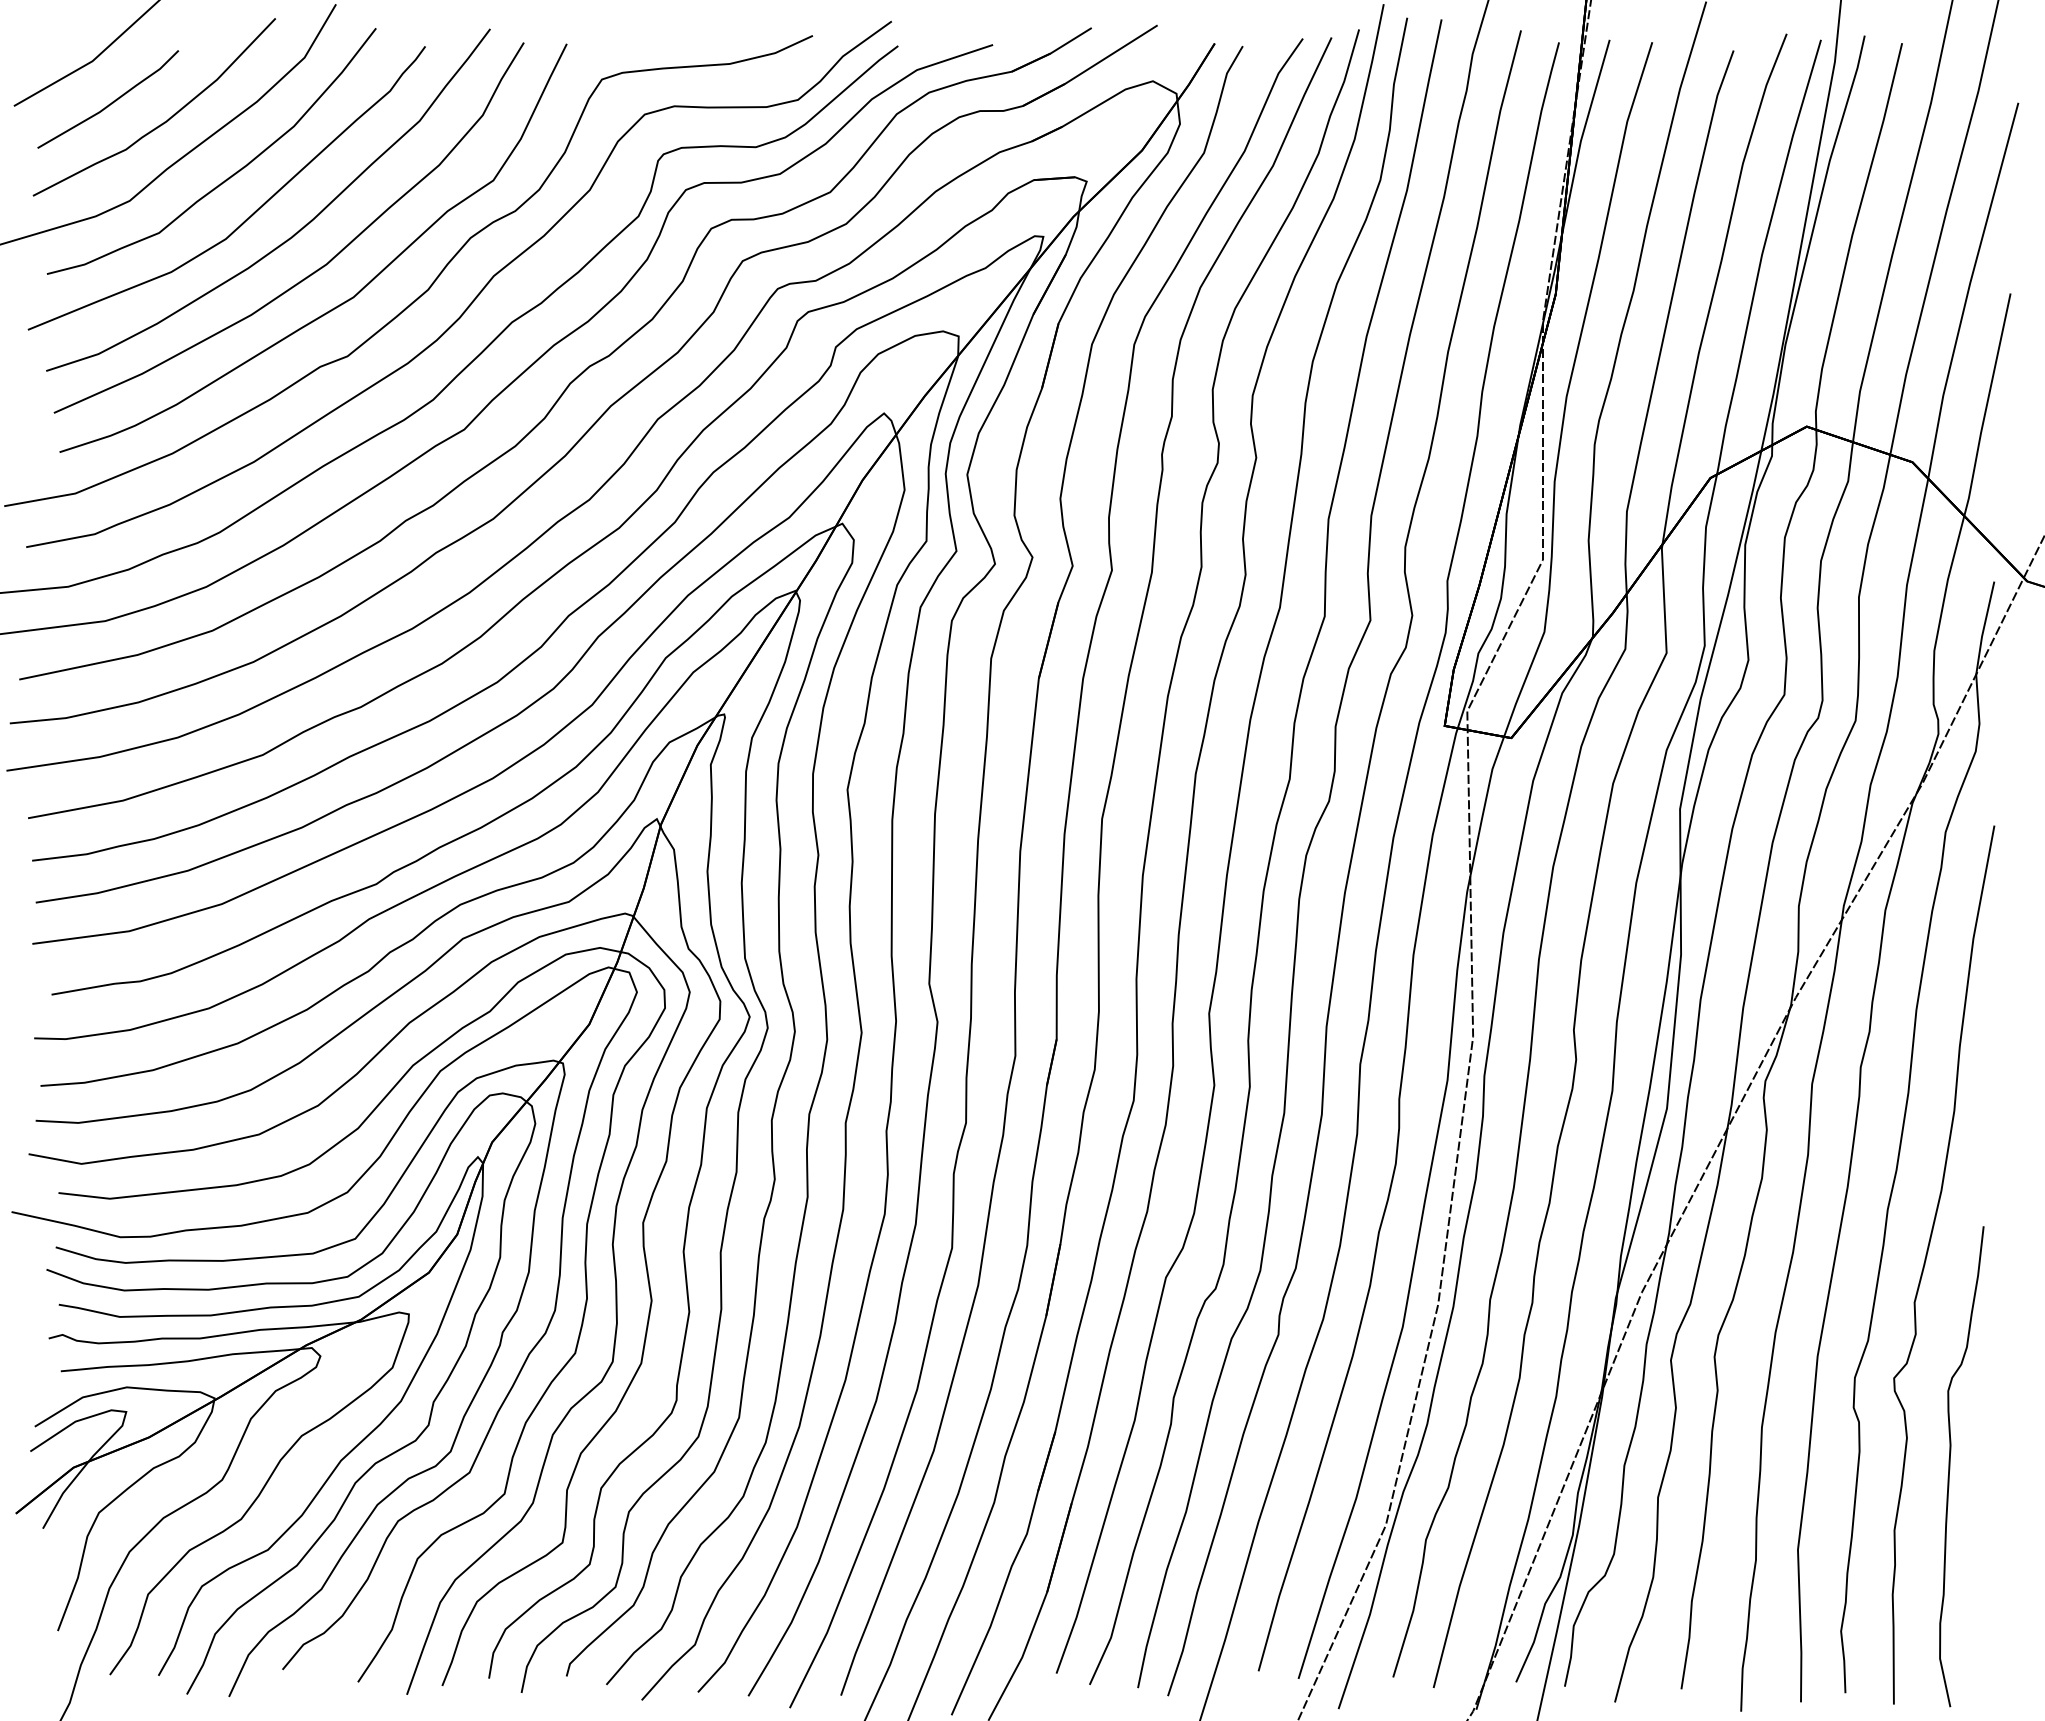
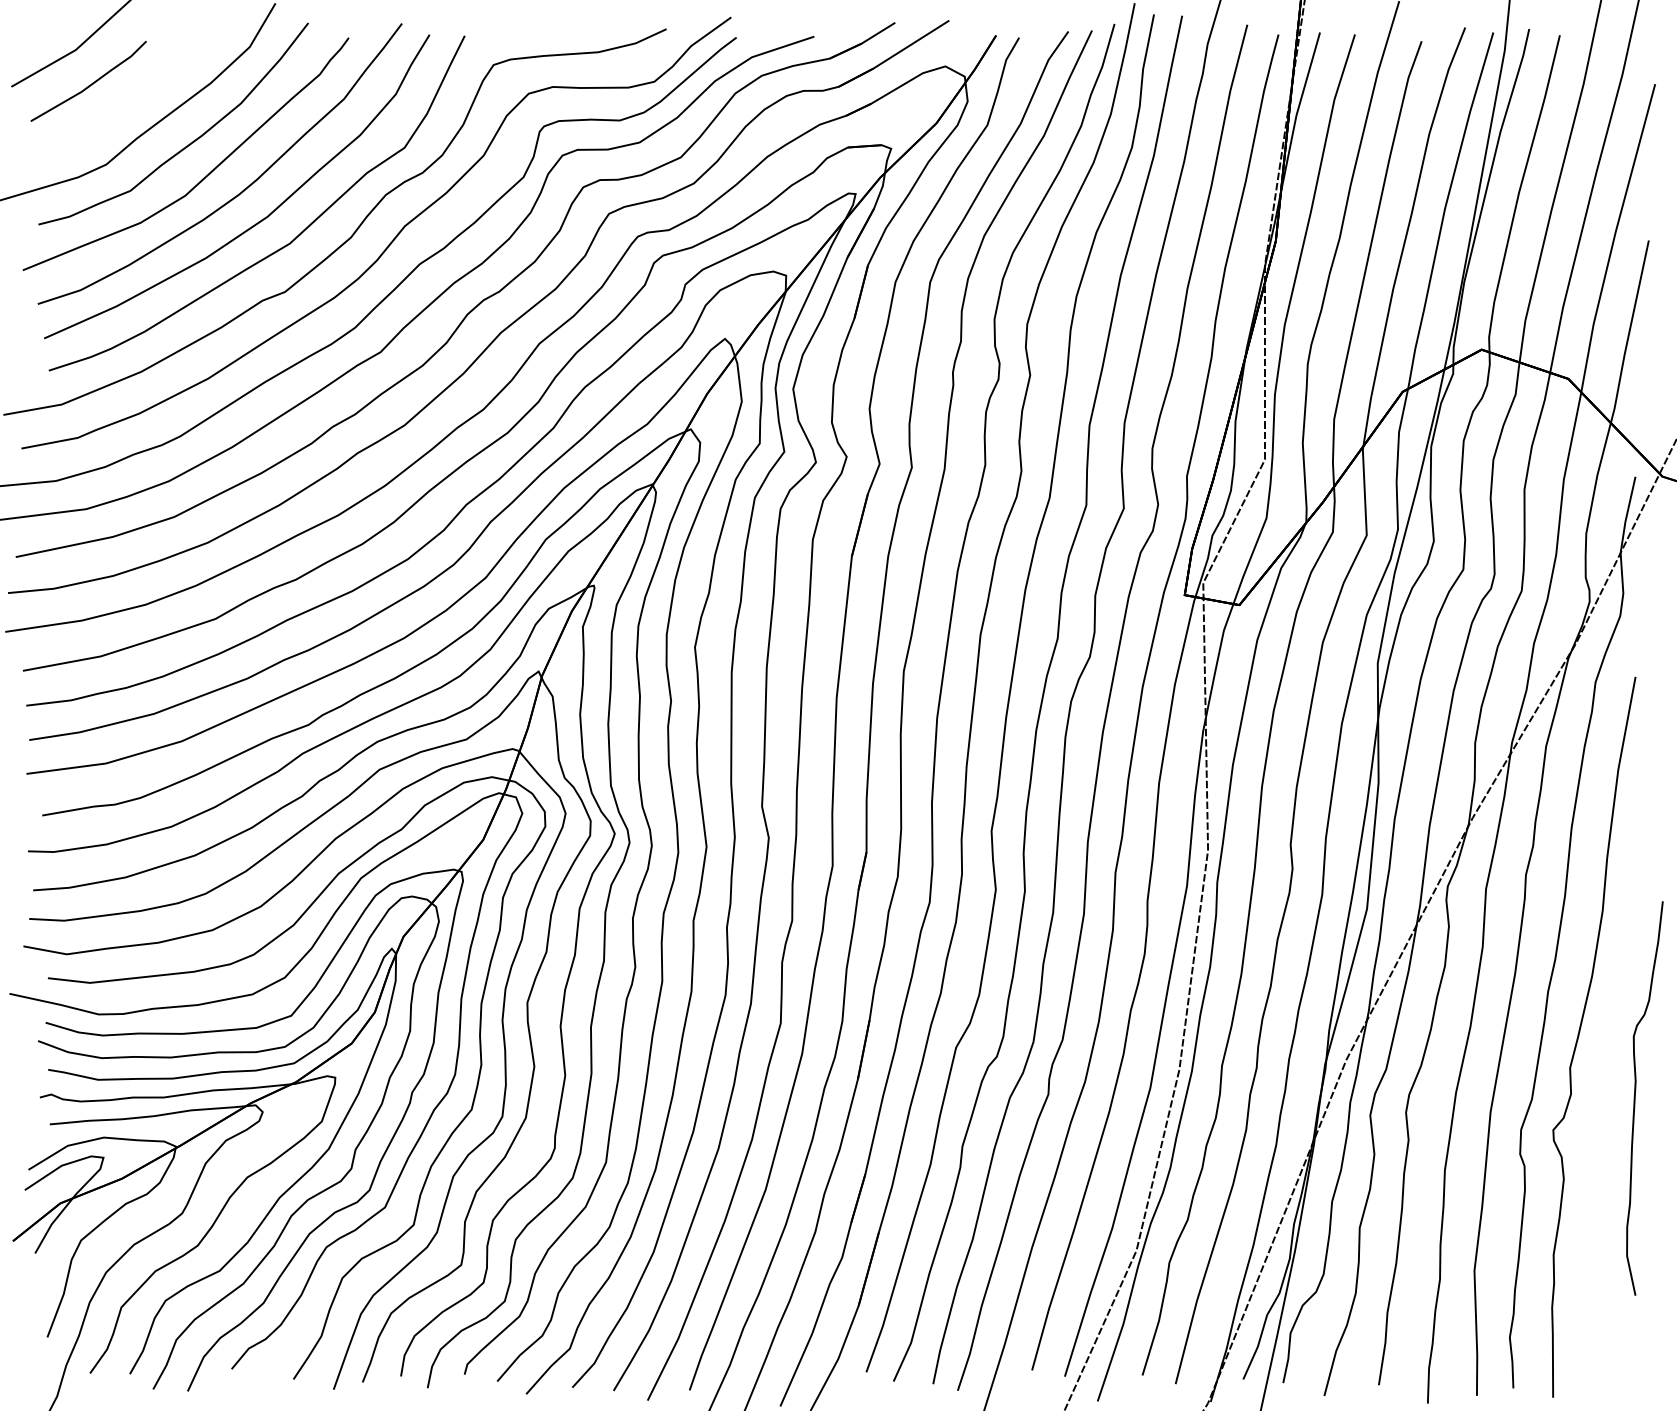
curve: (164, 121) -> (134, 99), removed
curve: (1950, 1466) -> (1635, 1098), moved

